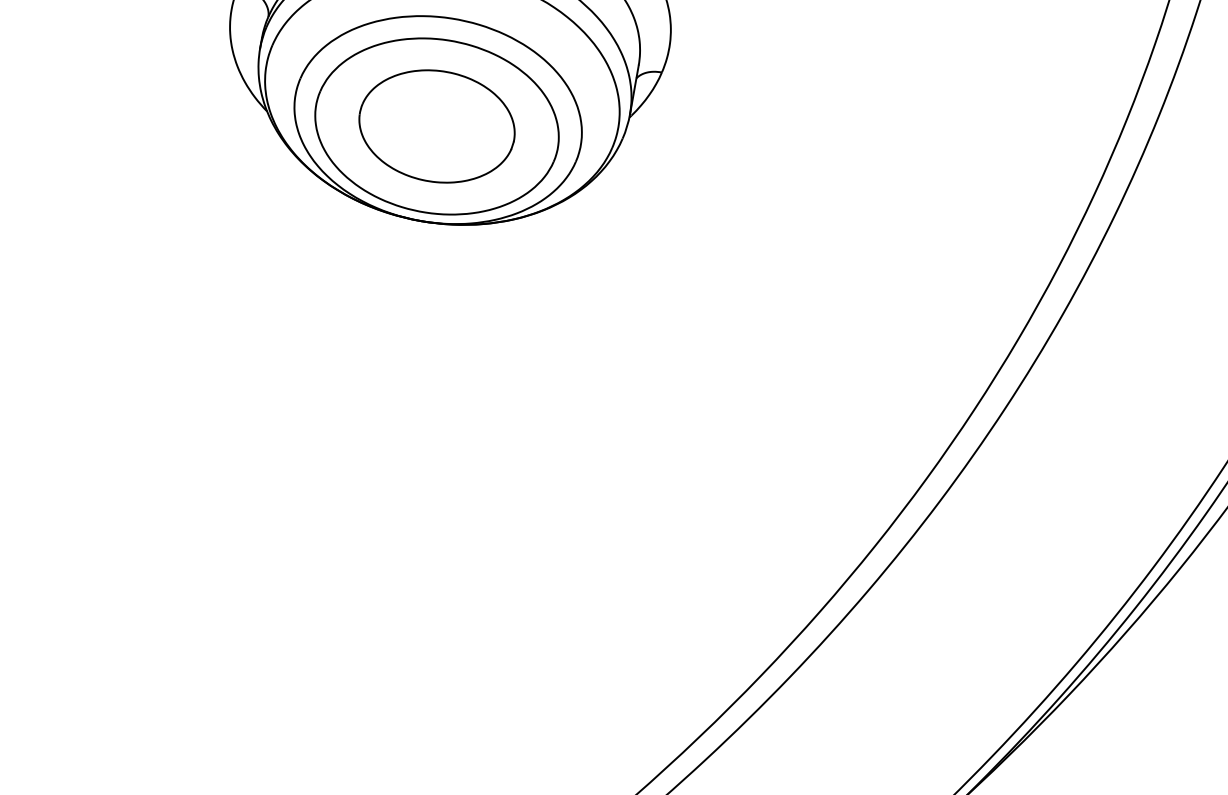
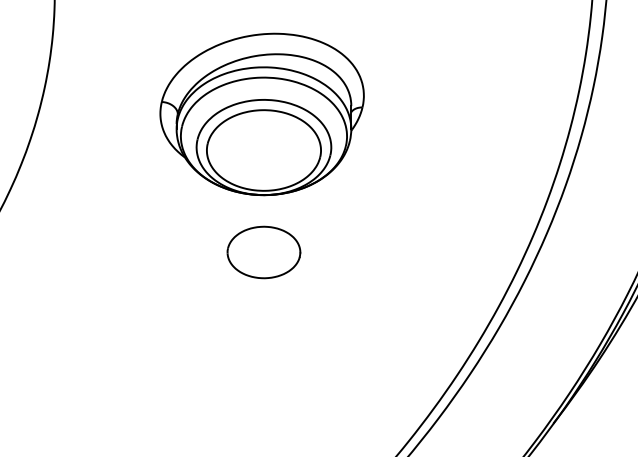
part: (436, 126) -> (263, 252), moved

